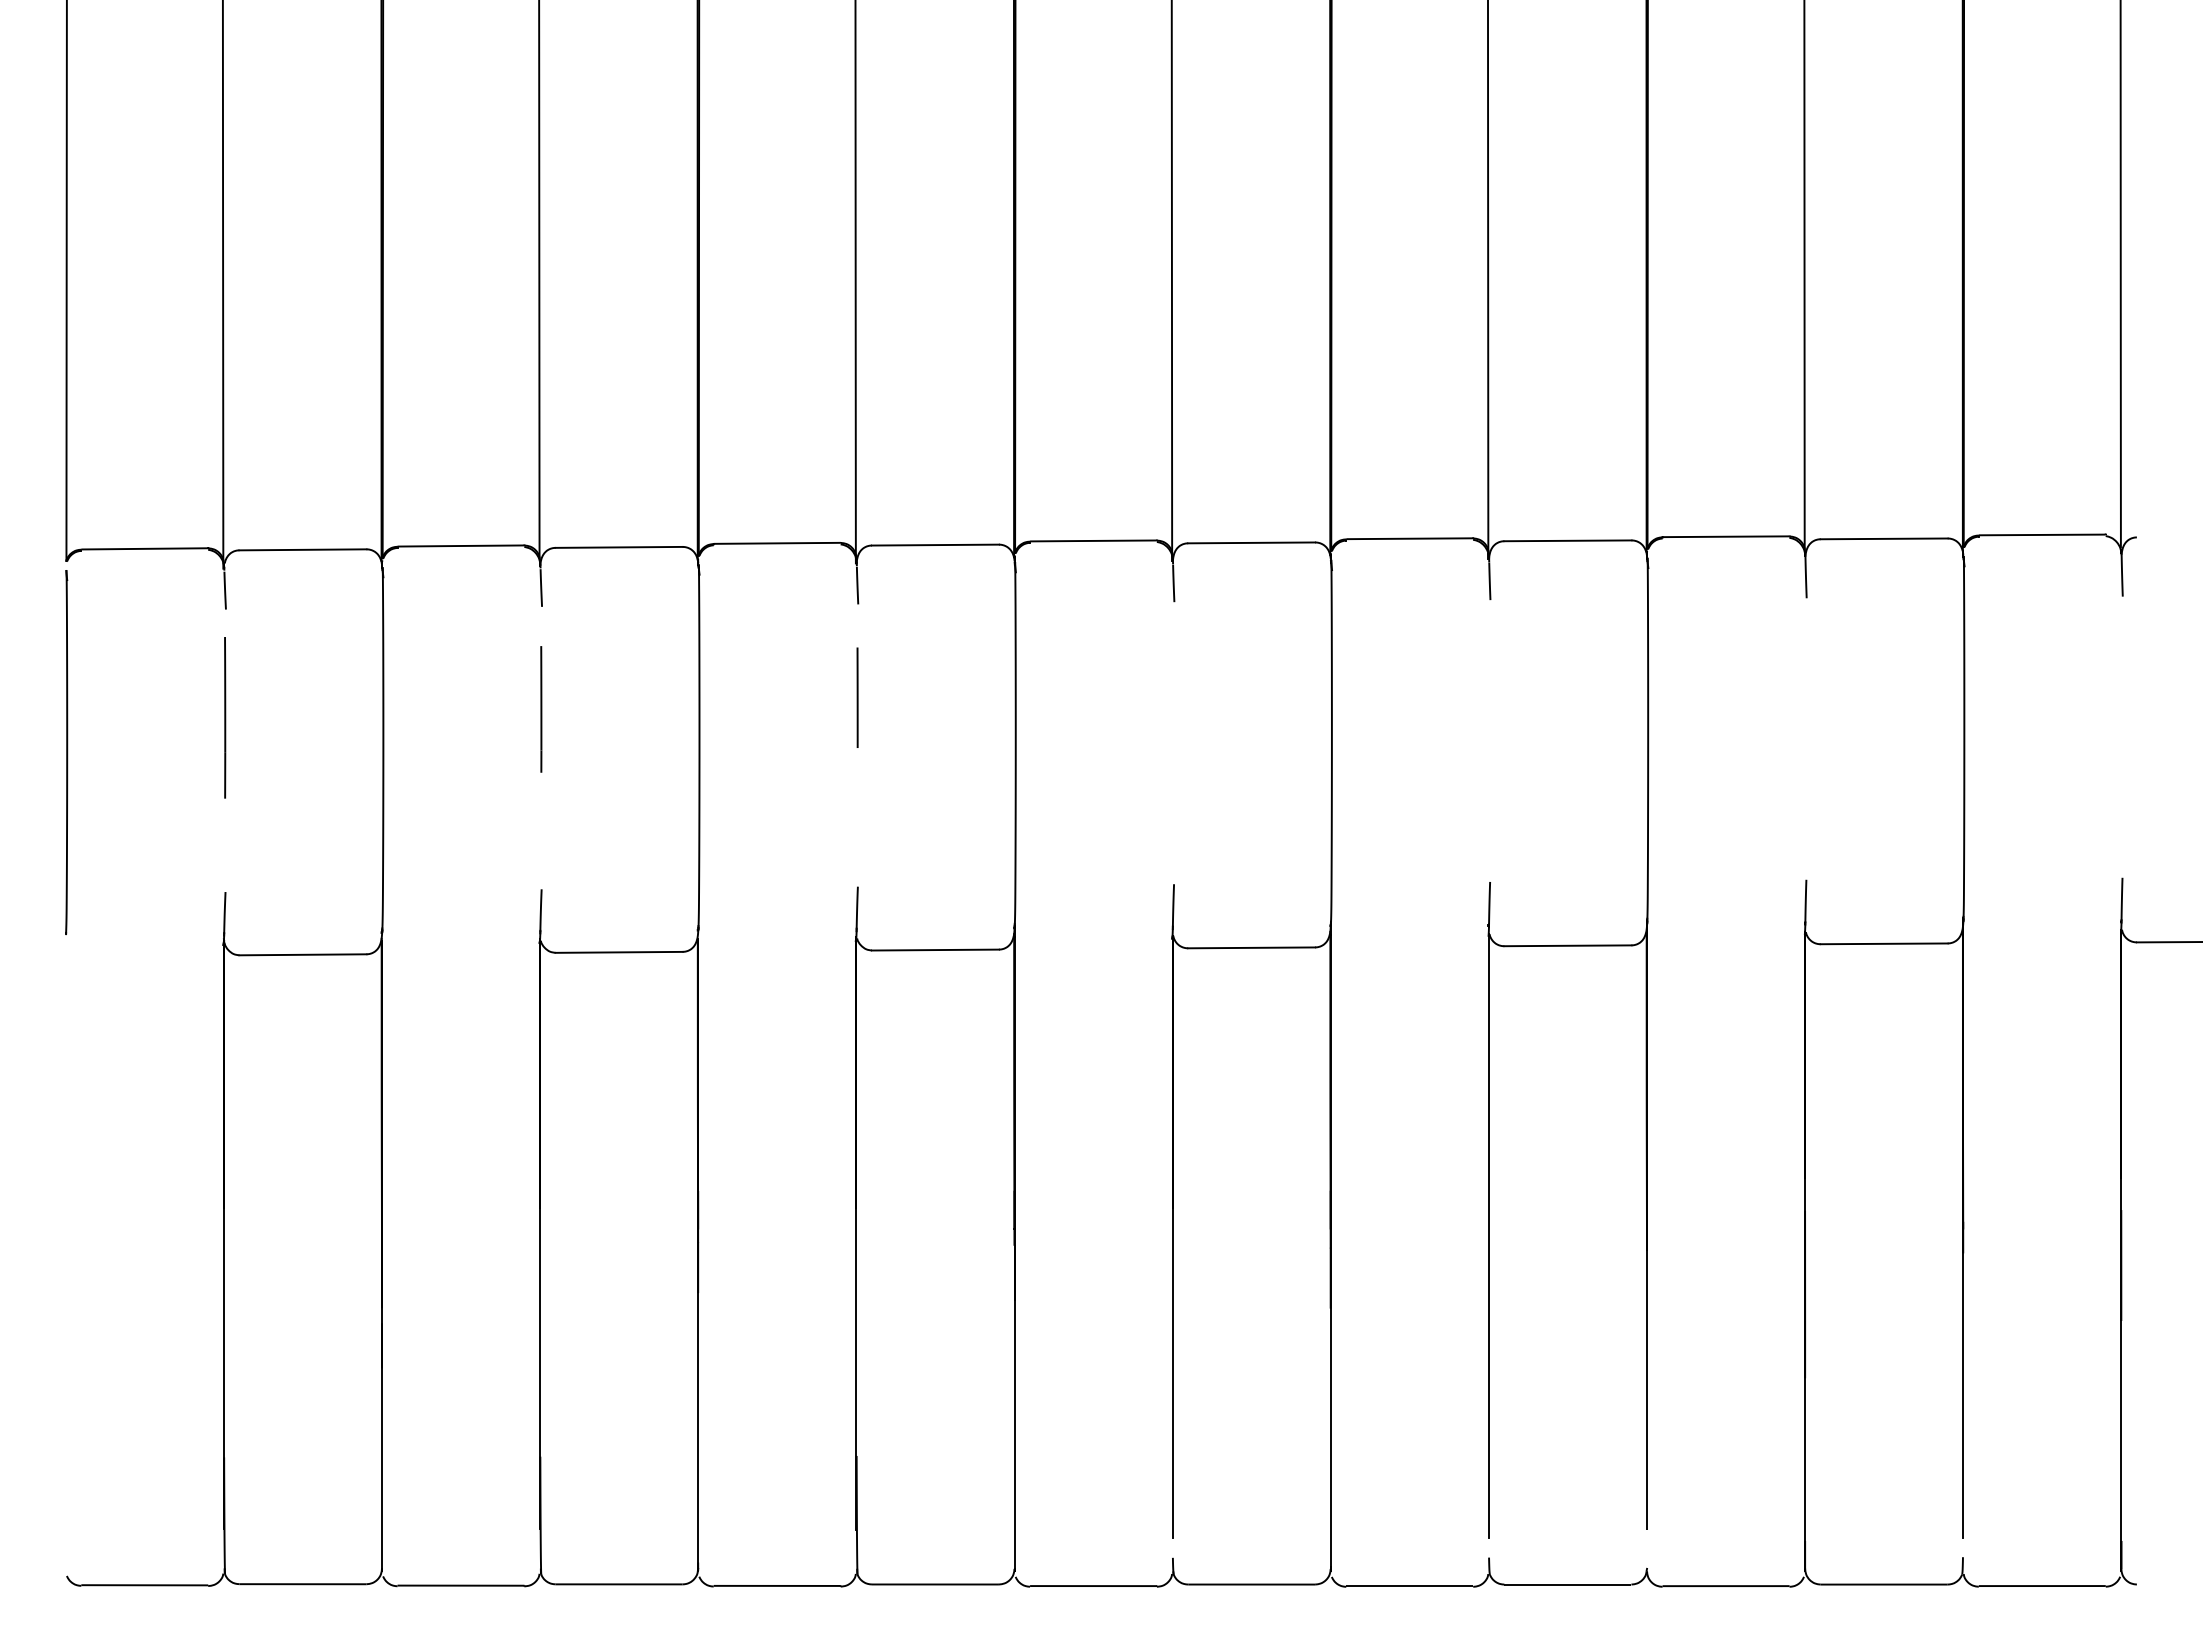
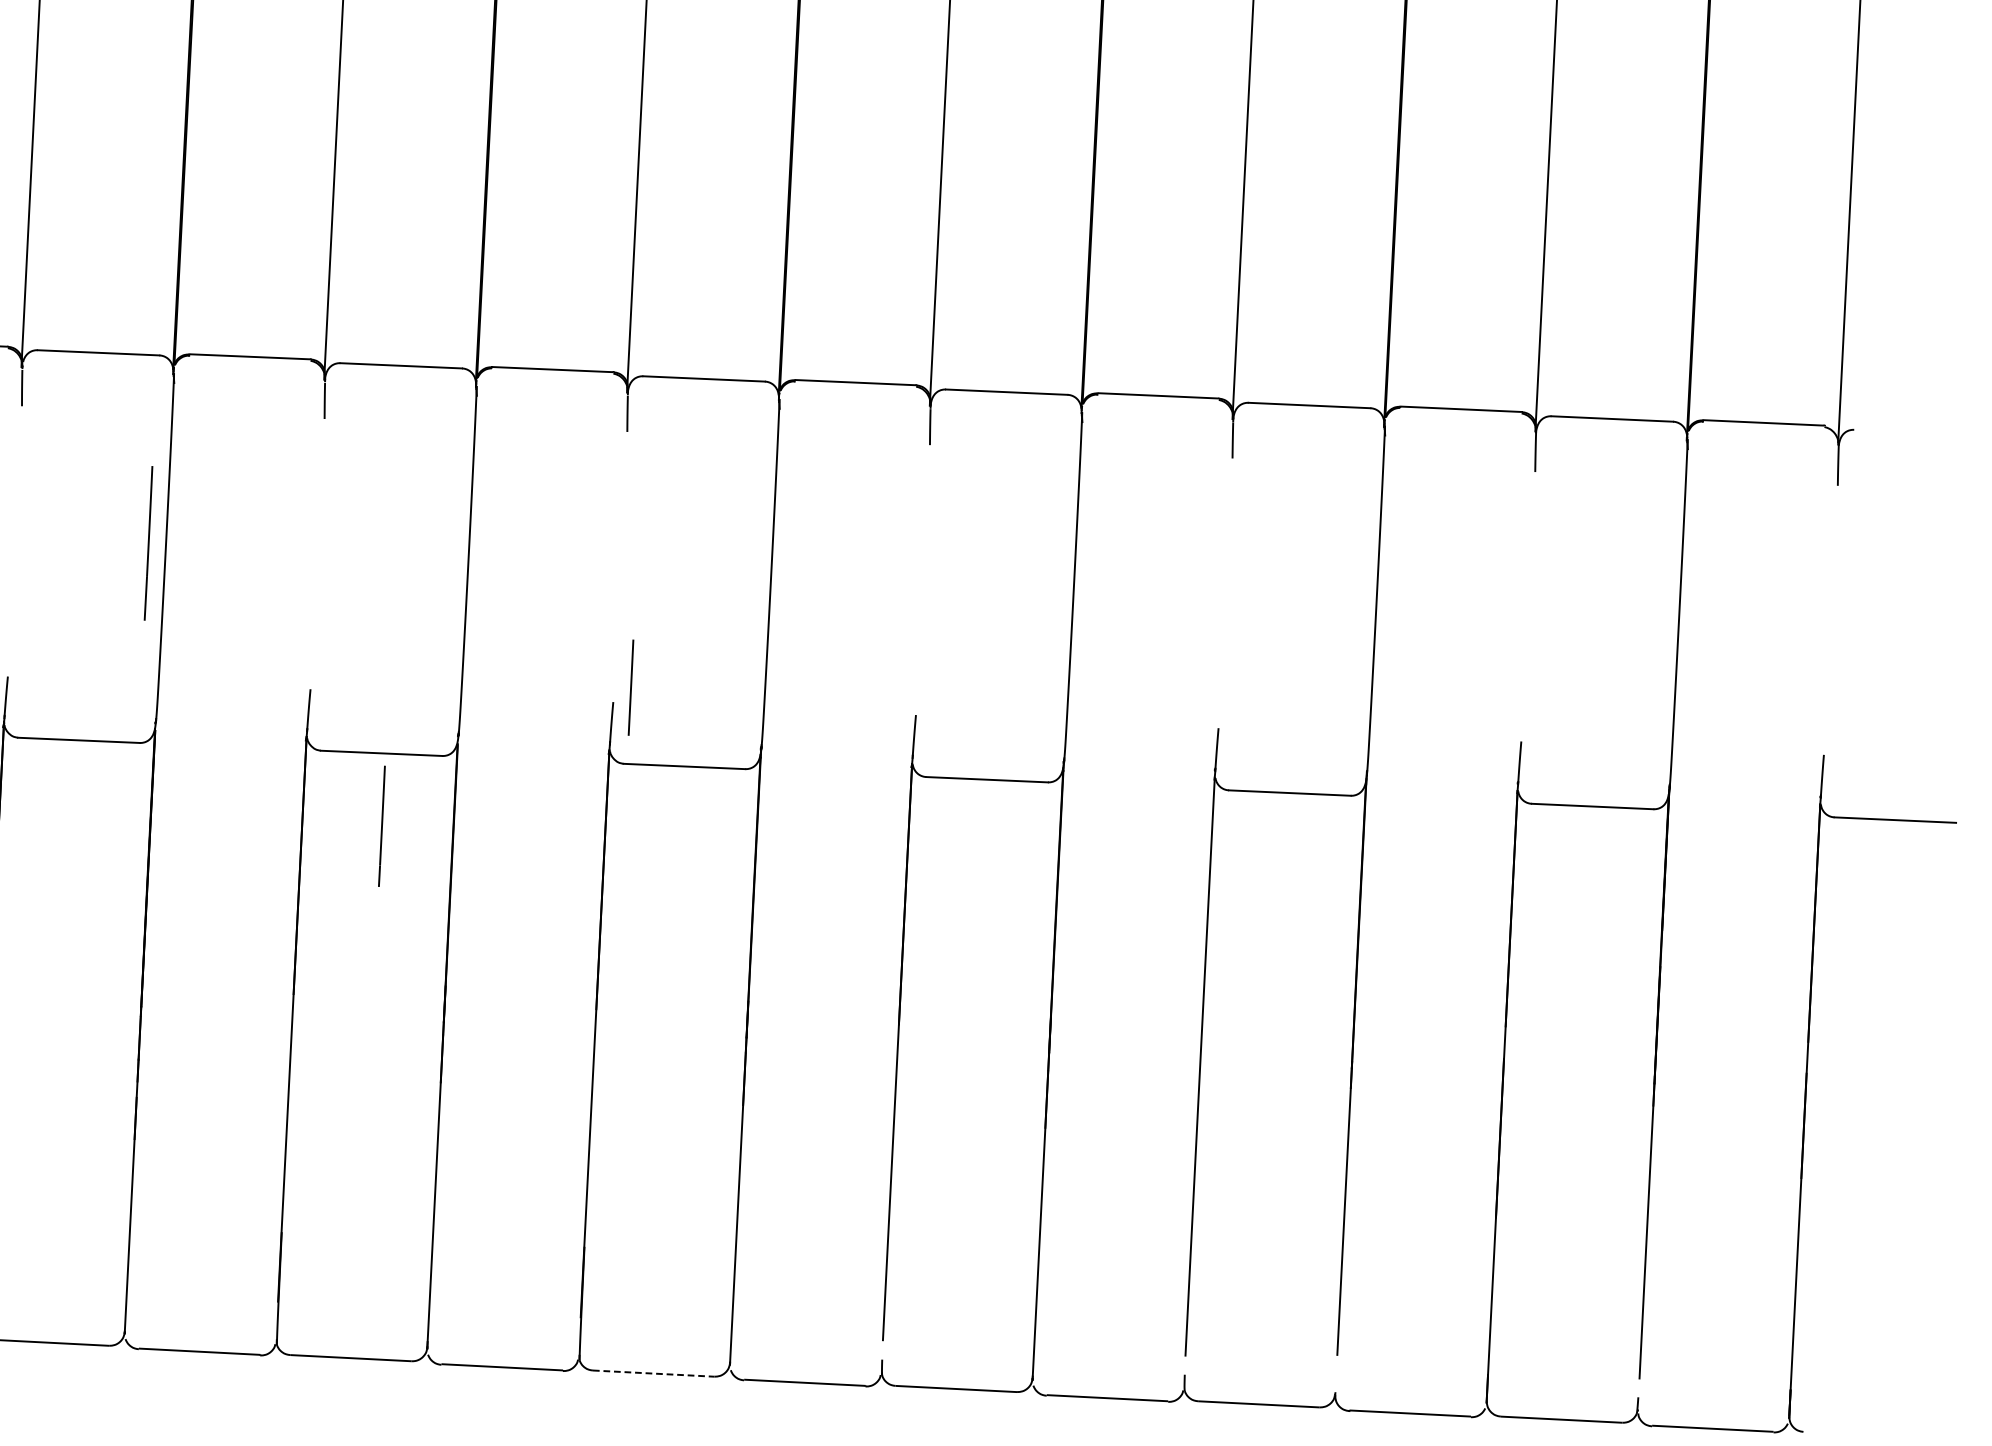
line: (857, 697) -> (630, 687), moved
line: (541, 709) -> (382, 826), moved
line: (225, 717) -> (148, 543), moved
line: (935, 1584) -> (653, 1373), solid -> dashed

